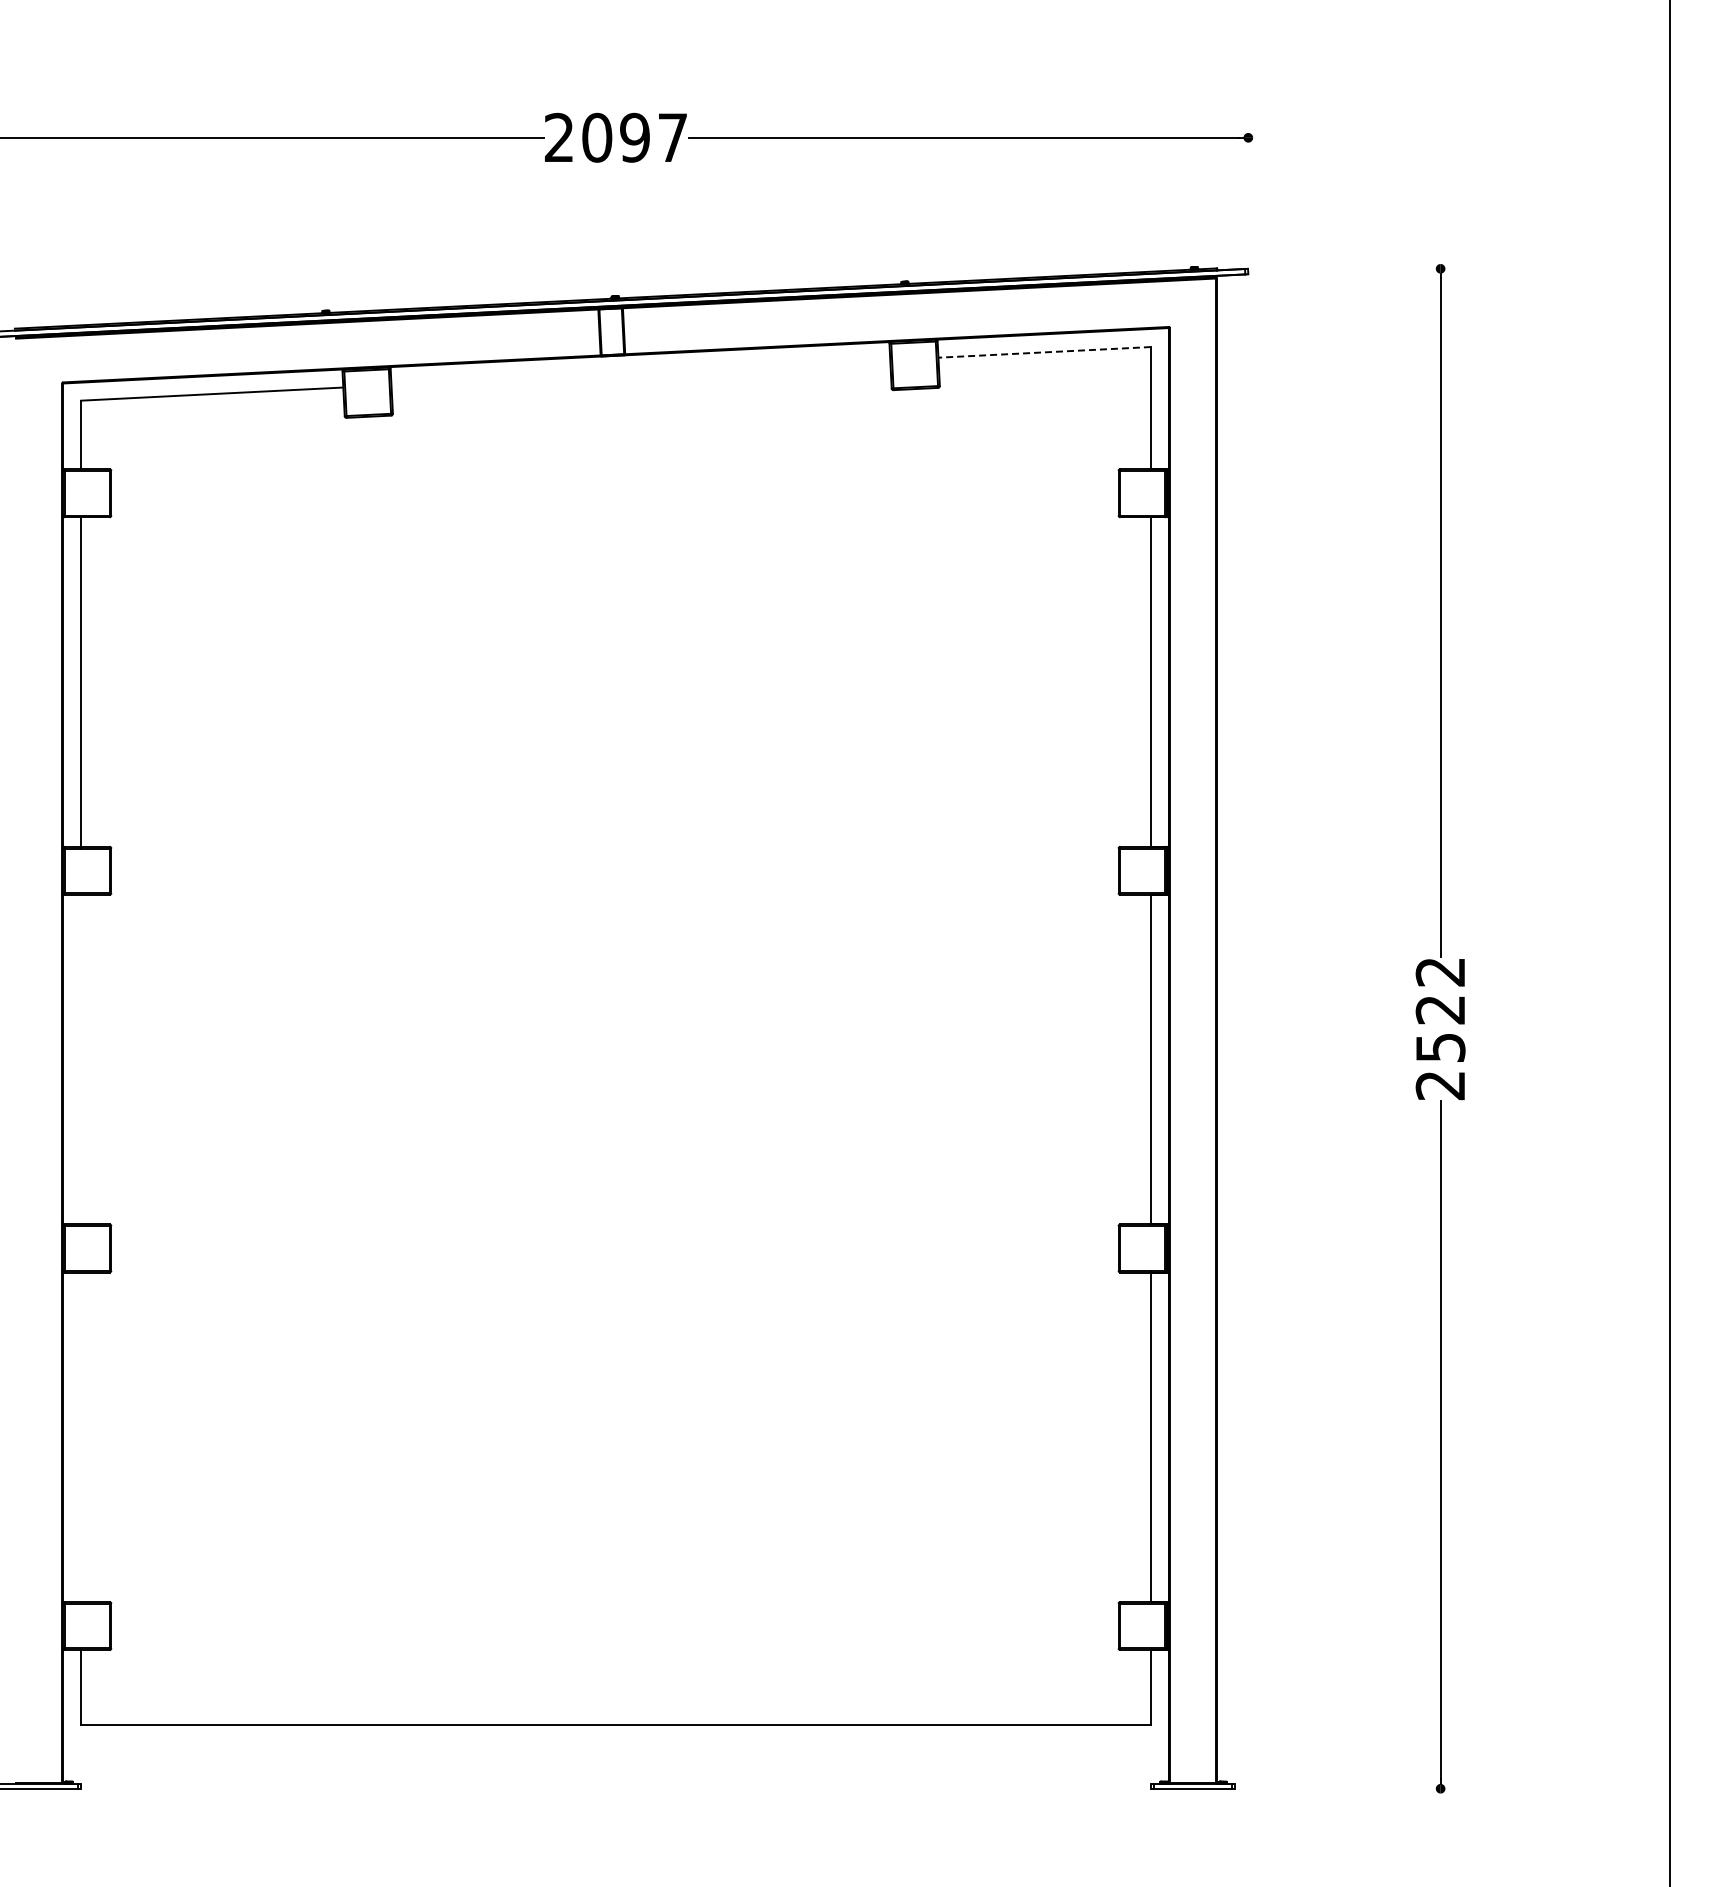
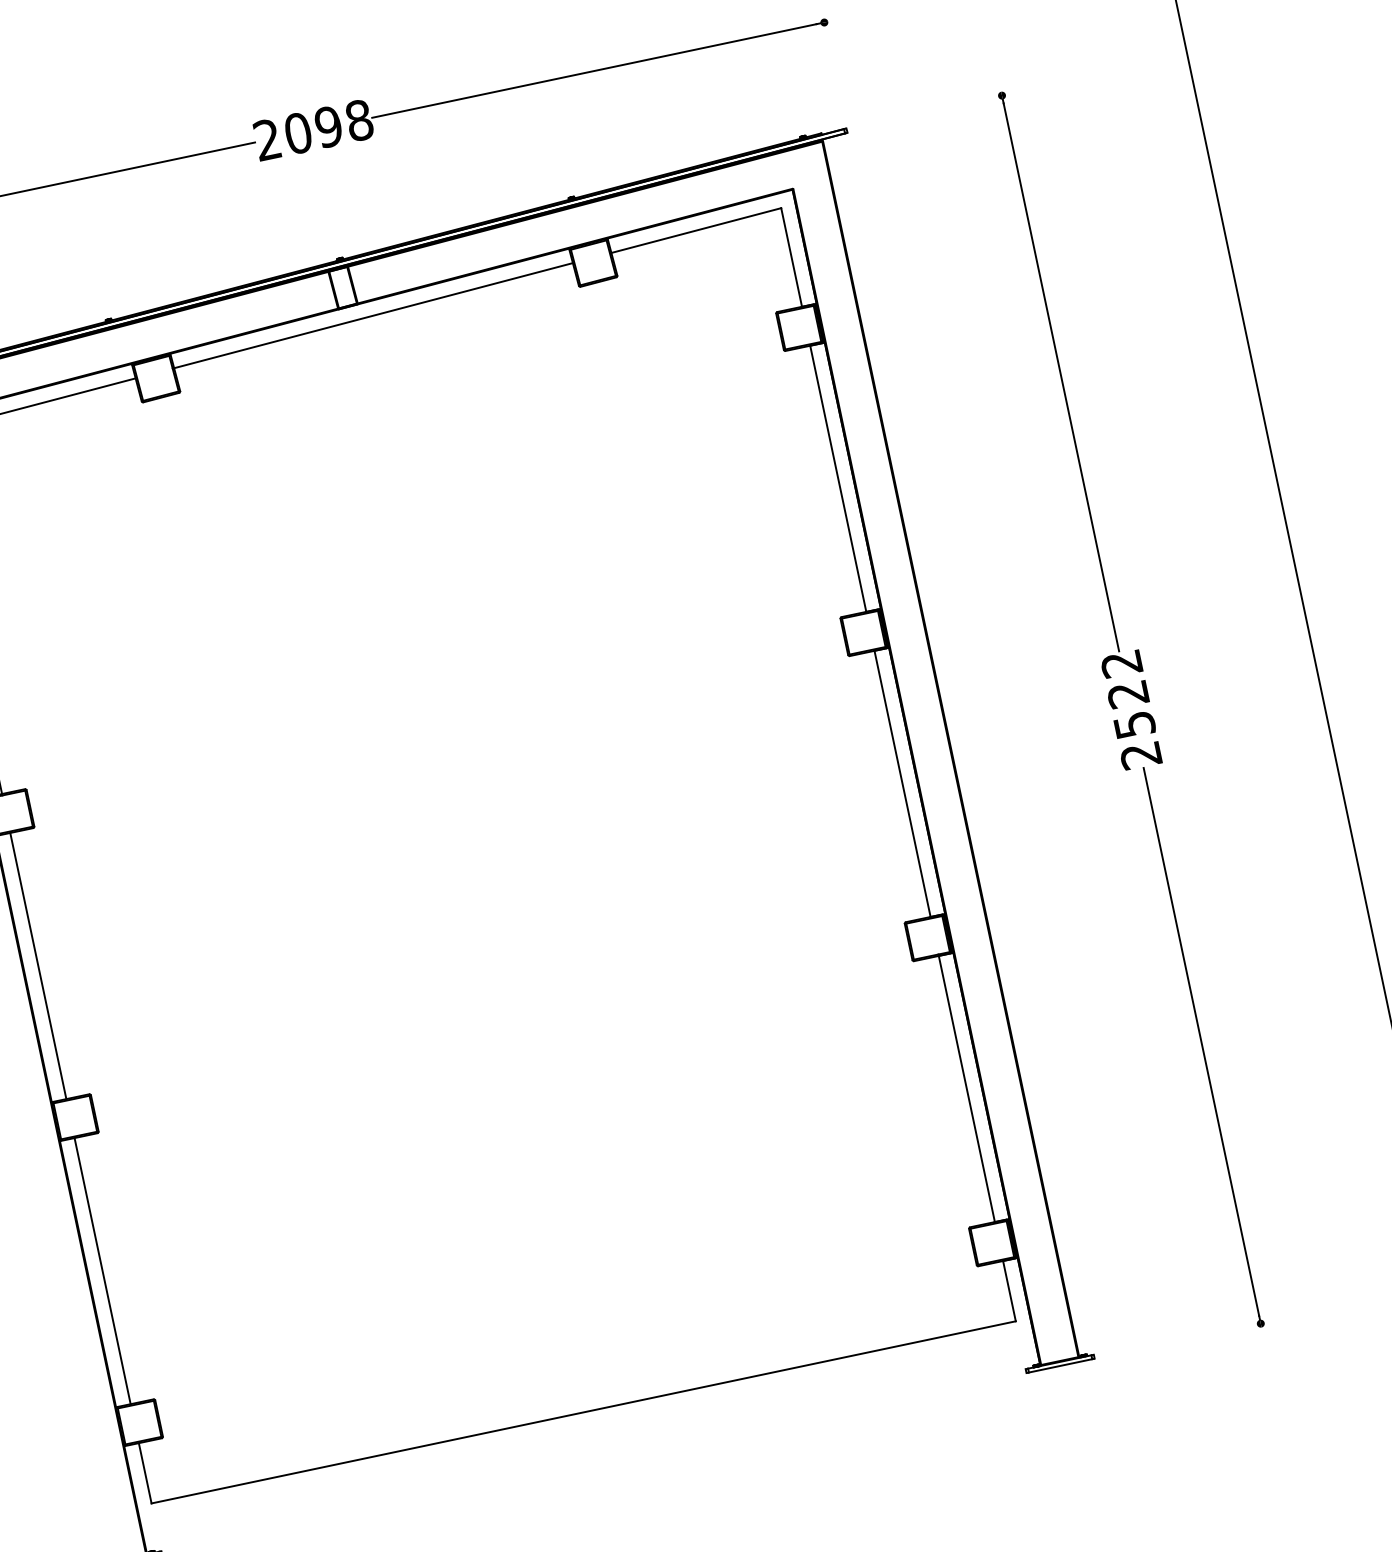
text: (672, 137) -> (359, 120), 2097 -> 2098
line: (1044, 352) -> (696, 230), dashed -> solid
line: (639, 372) -> (372, 315), added
line: (81, 1059) -> (38, 965), added
line: (81, 1436) -> (102, 1270), added

